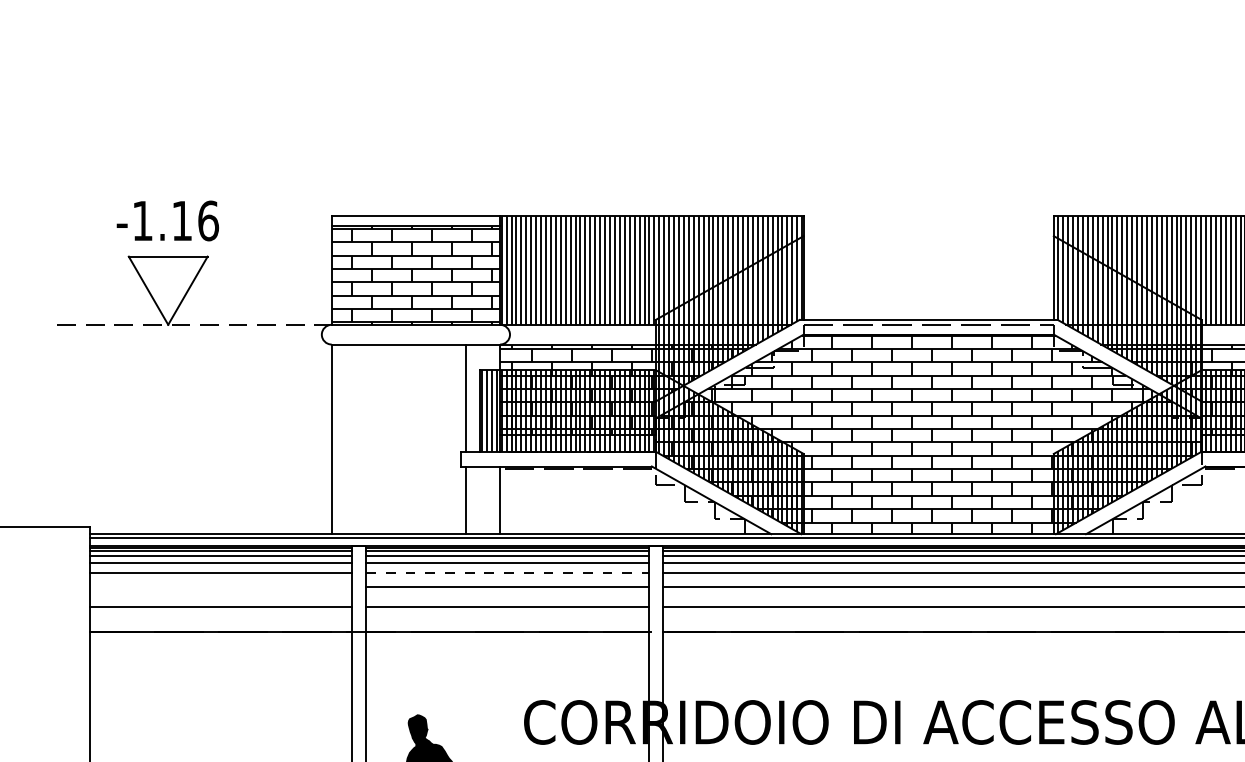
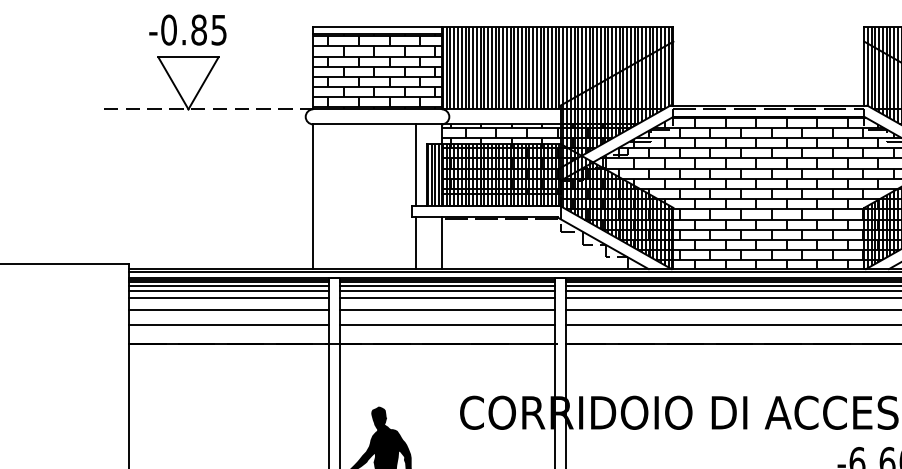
text: (175, 220) -> (194, 29), -1.16 -> -0.85
line: (507, 572) -> (447, 298), dashed -> solid
line: (220, 587) -> (228, 309), added

